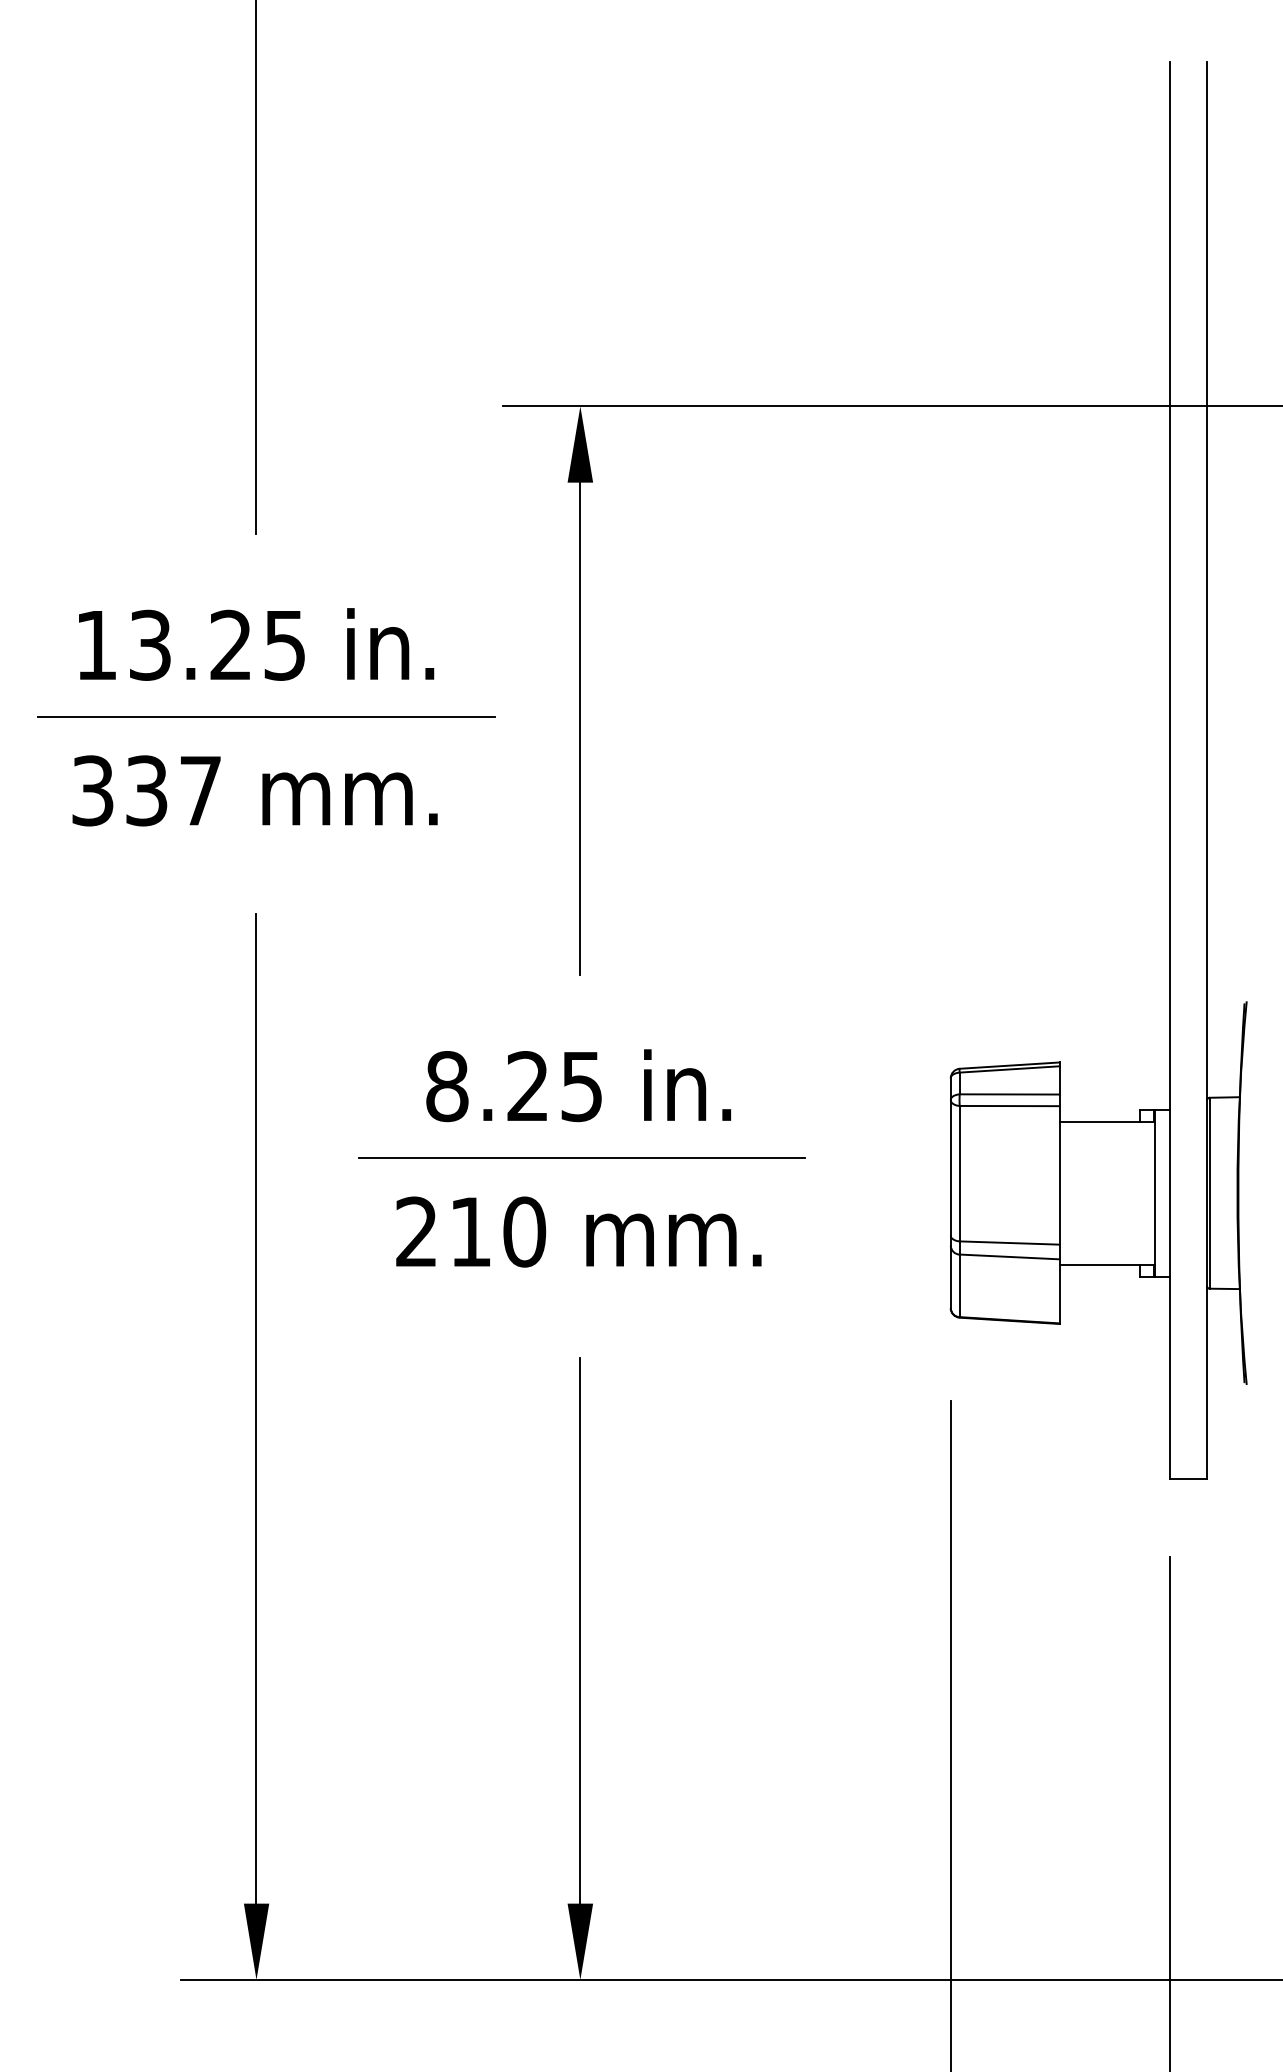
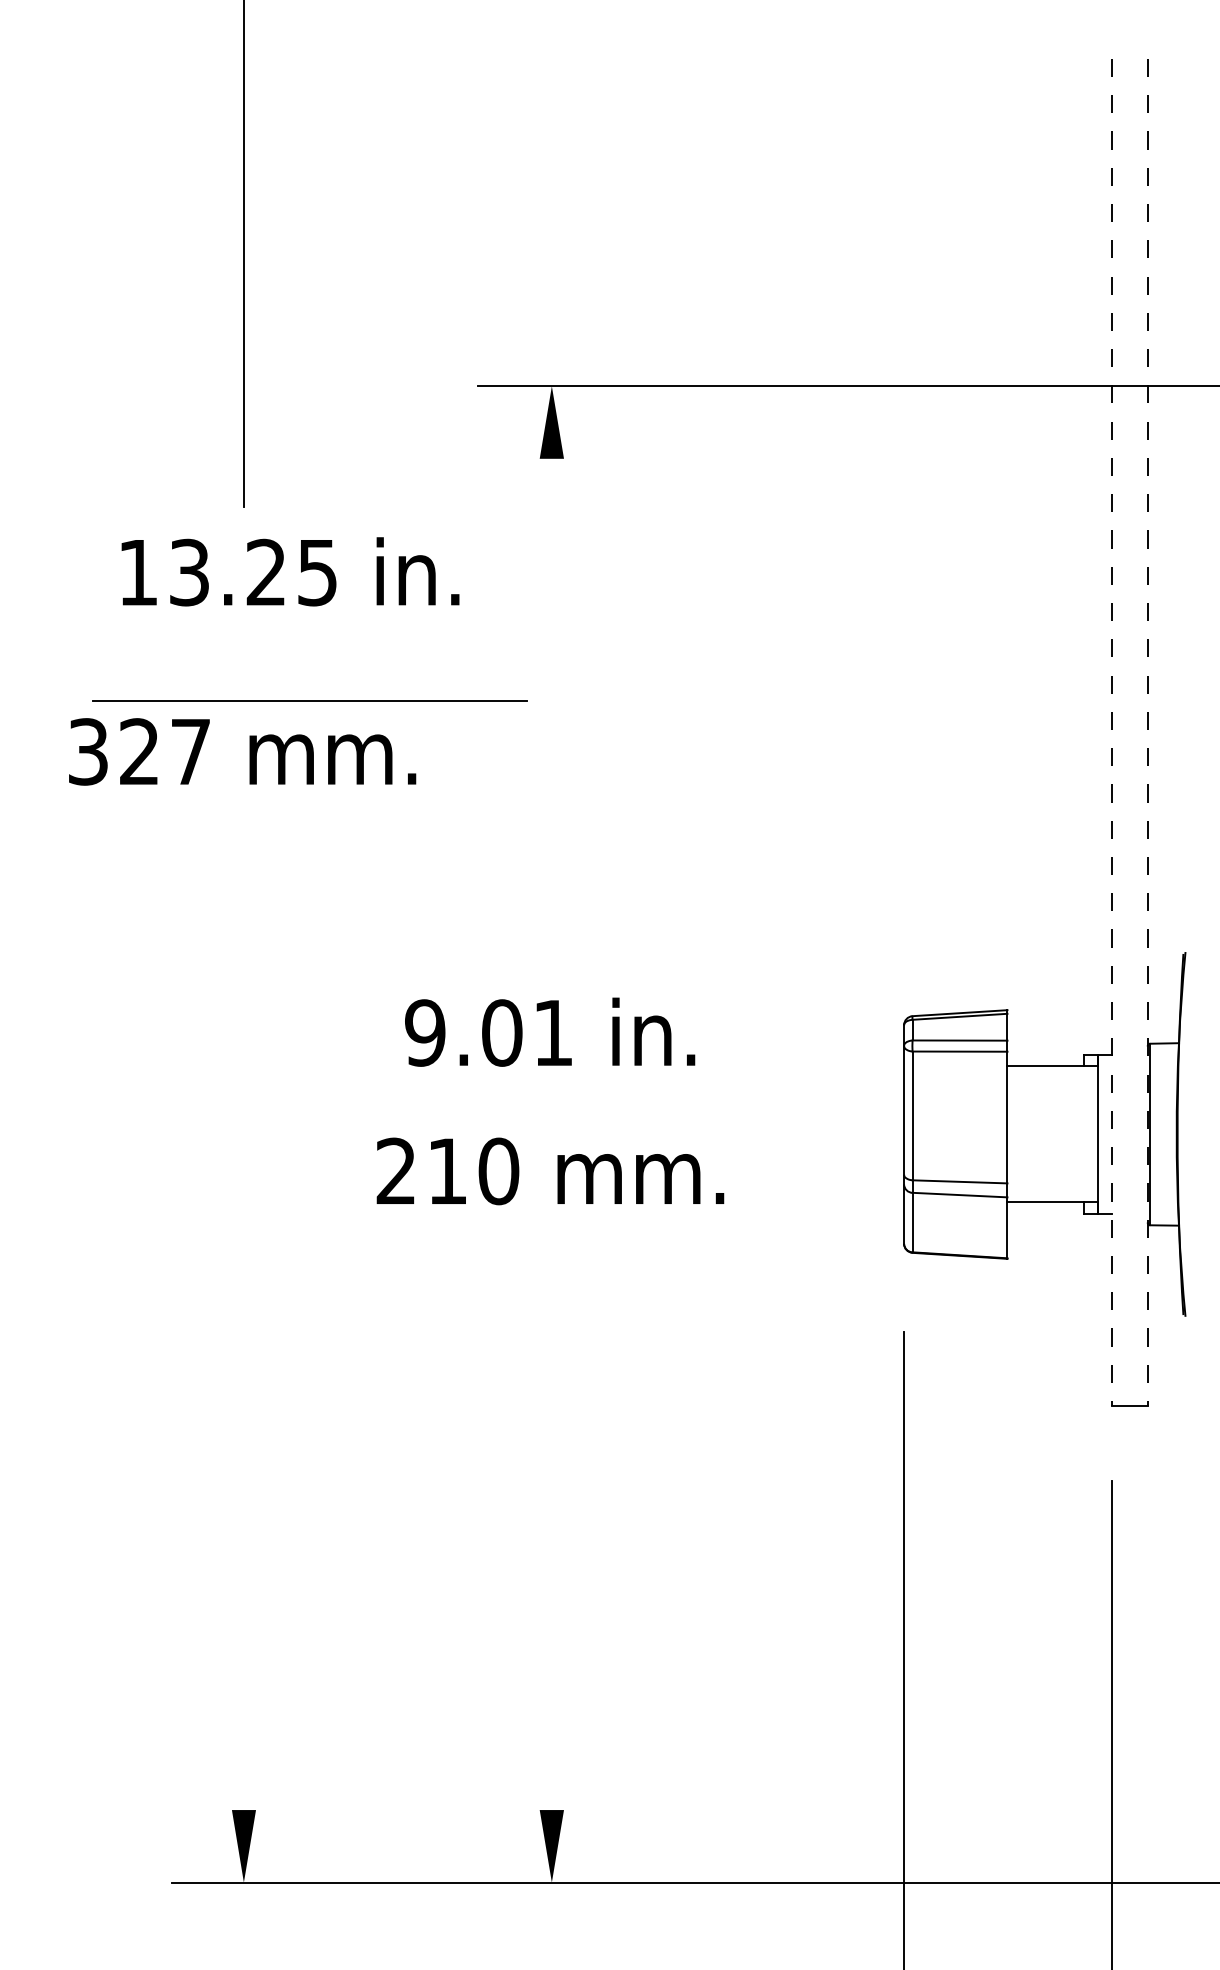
text: (256, 644) -> (290, 571), moved
line: (266, 716) -> (309, 701), moved
line: (580, 728) -> (551, 692), removed
line: (1169, 770) -> (1112, 732), solid -> dashed
line: (1206, 770) -> (1147, 732), solid -> dashed
text: (146, 790) -> (139, 751), 337 -> 327
text: (513, 1086) -> (488, 1033), 8.25 -> 9.01
line: (581, 1157) -> (552, 1100), removed
line: (256, 1408) -> (243, 1339), removed
line: (580, 1630) -> (551, 1550), removed

